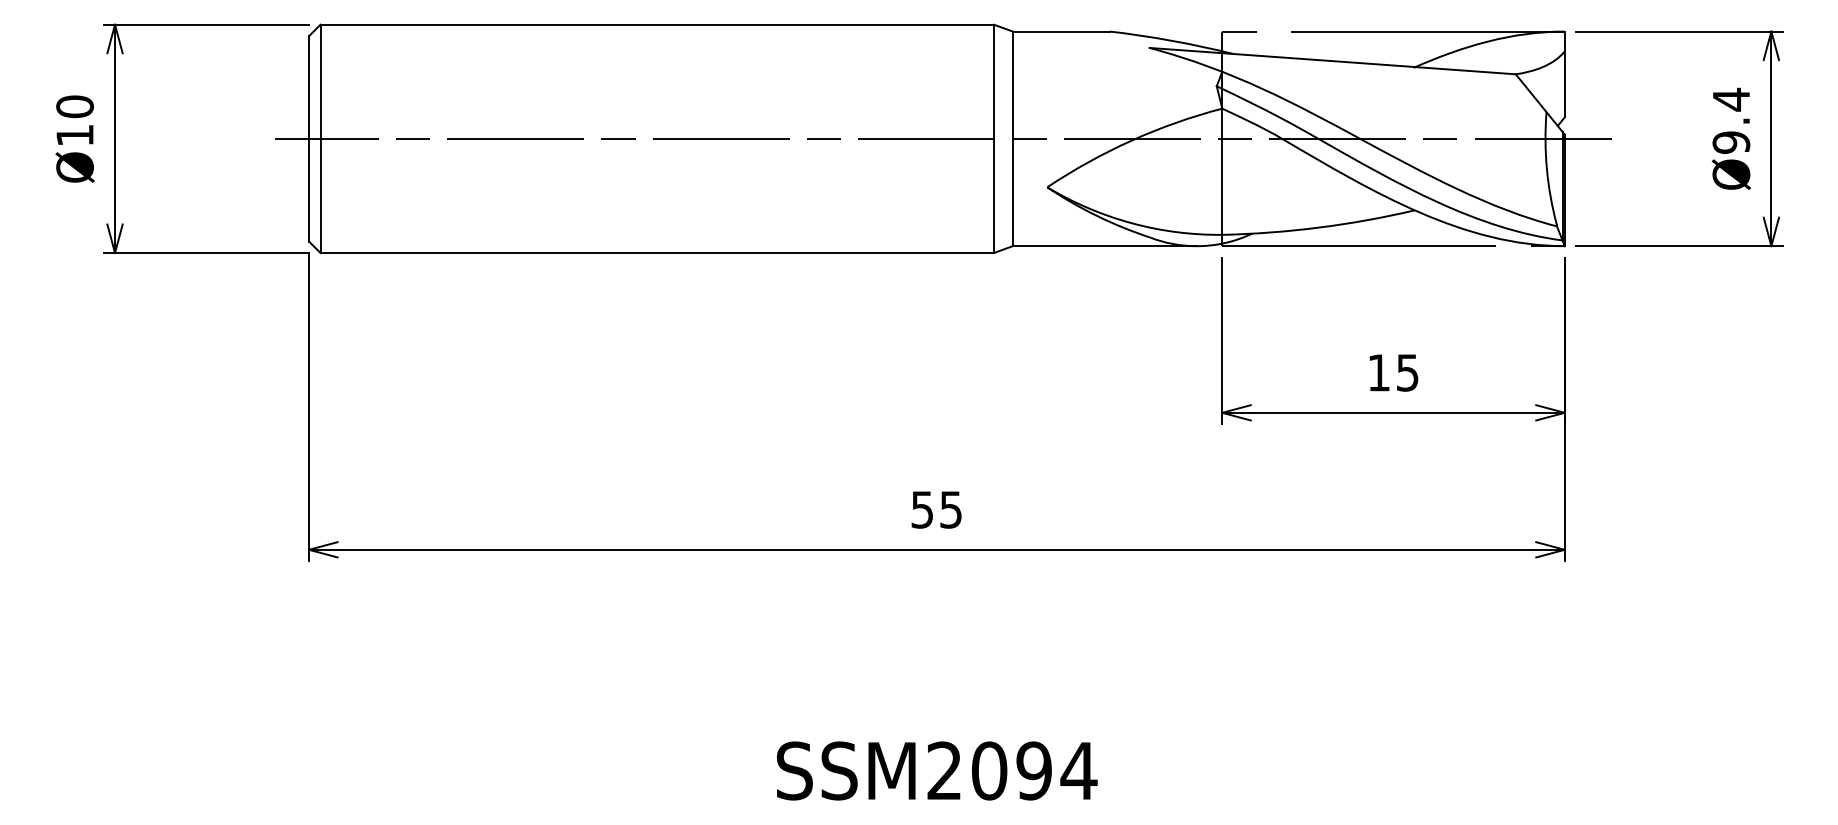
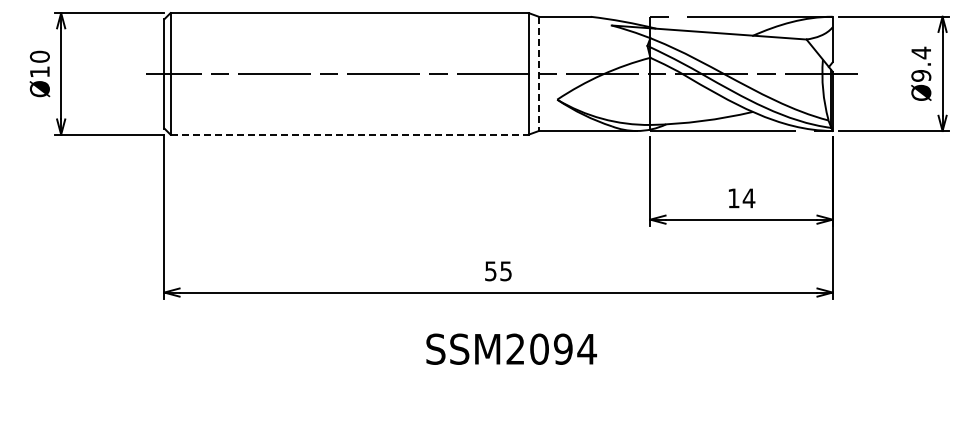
line: (1012, 140) -> (538, 74), solid -> dashed
line: (658, 252) -> (350, 134), solid -> dashed
text: (1406, 373) -> (748, 198), 15 -> 14
text: (936, 769) -> (511, 348), moved

